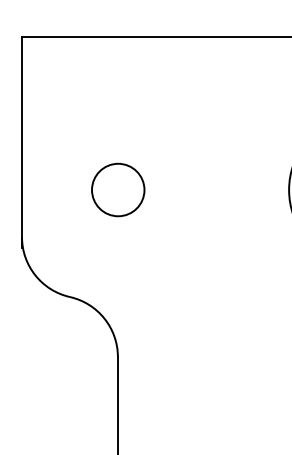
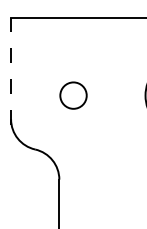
line: (22, 142) -> (11, 71), solid -> dashed
circle: (118, 189) -> (73, 95), moved

